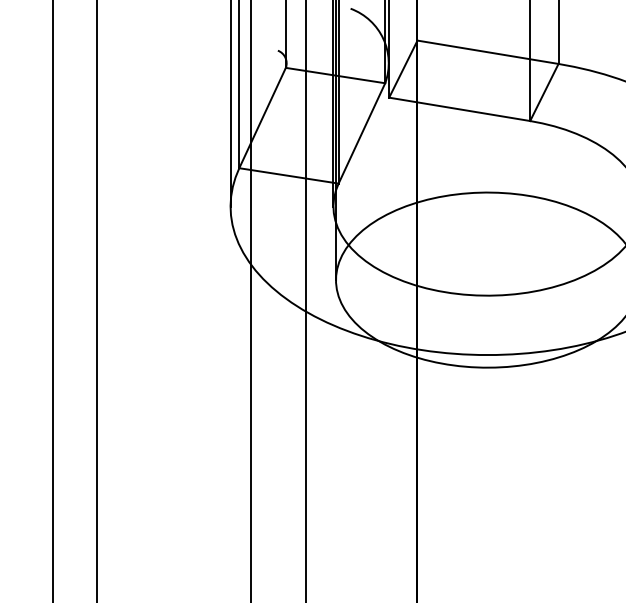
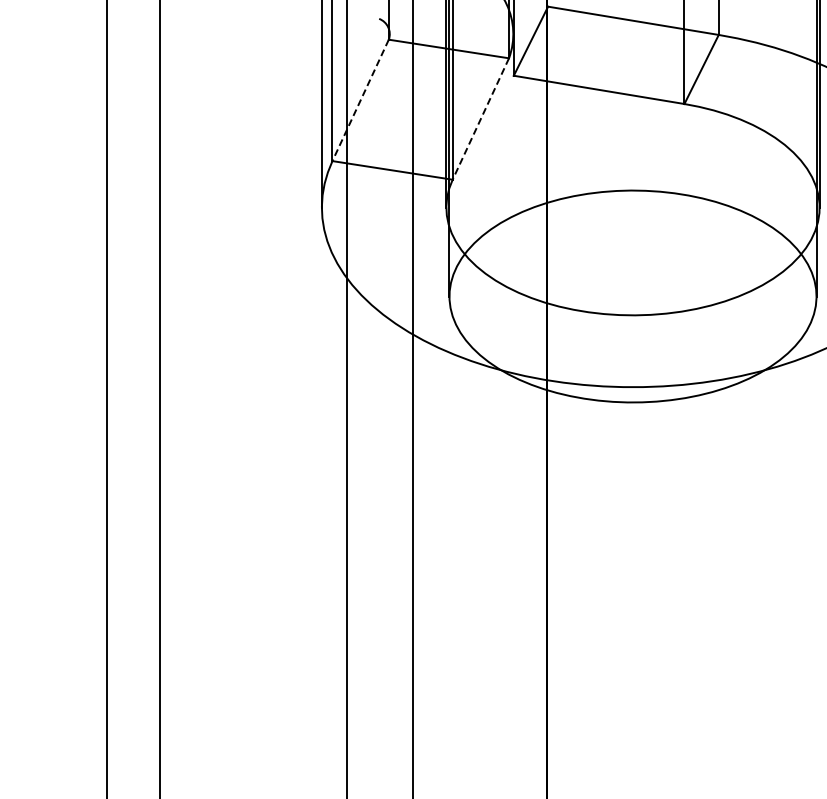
line: (262, 118) -> (360, 100), solid -> dashed
line: (361, 133) -> (480, 119), solid -> dashed

